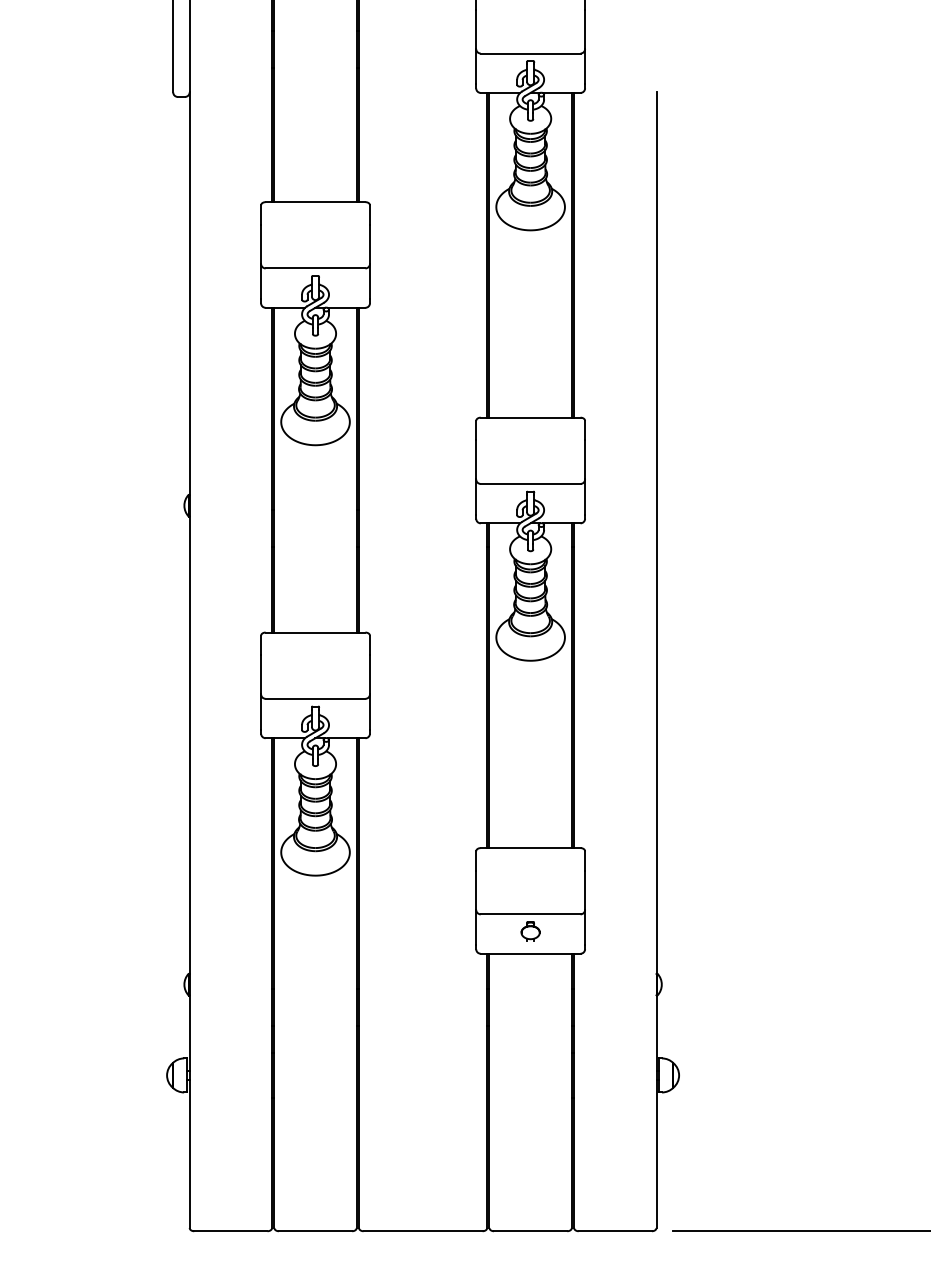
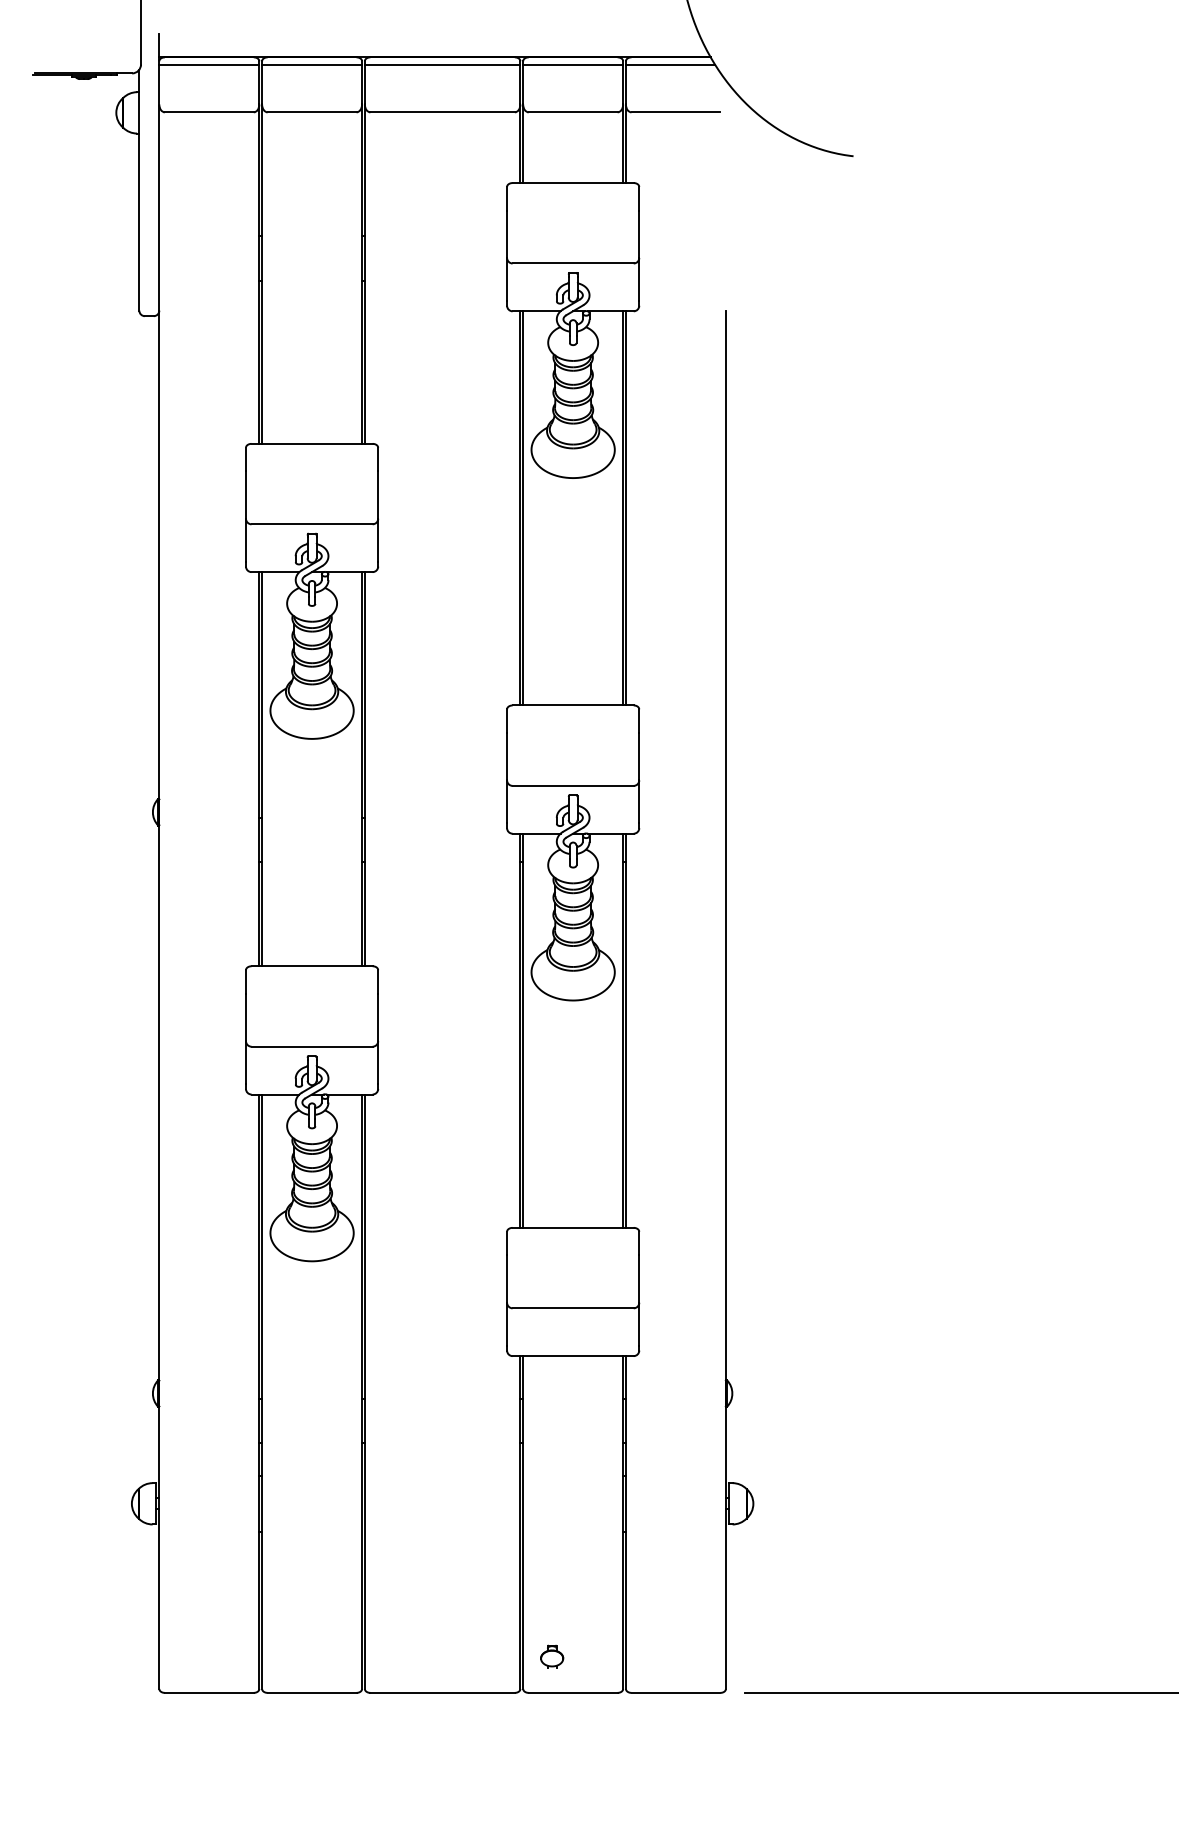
part: (530, 931) -> (552, 1656), moved

